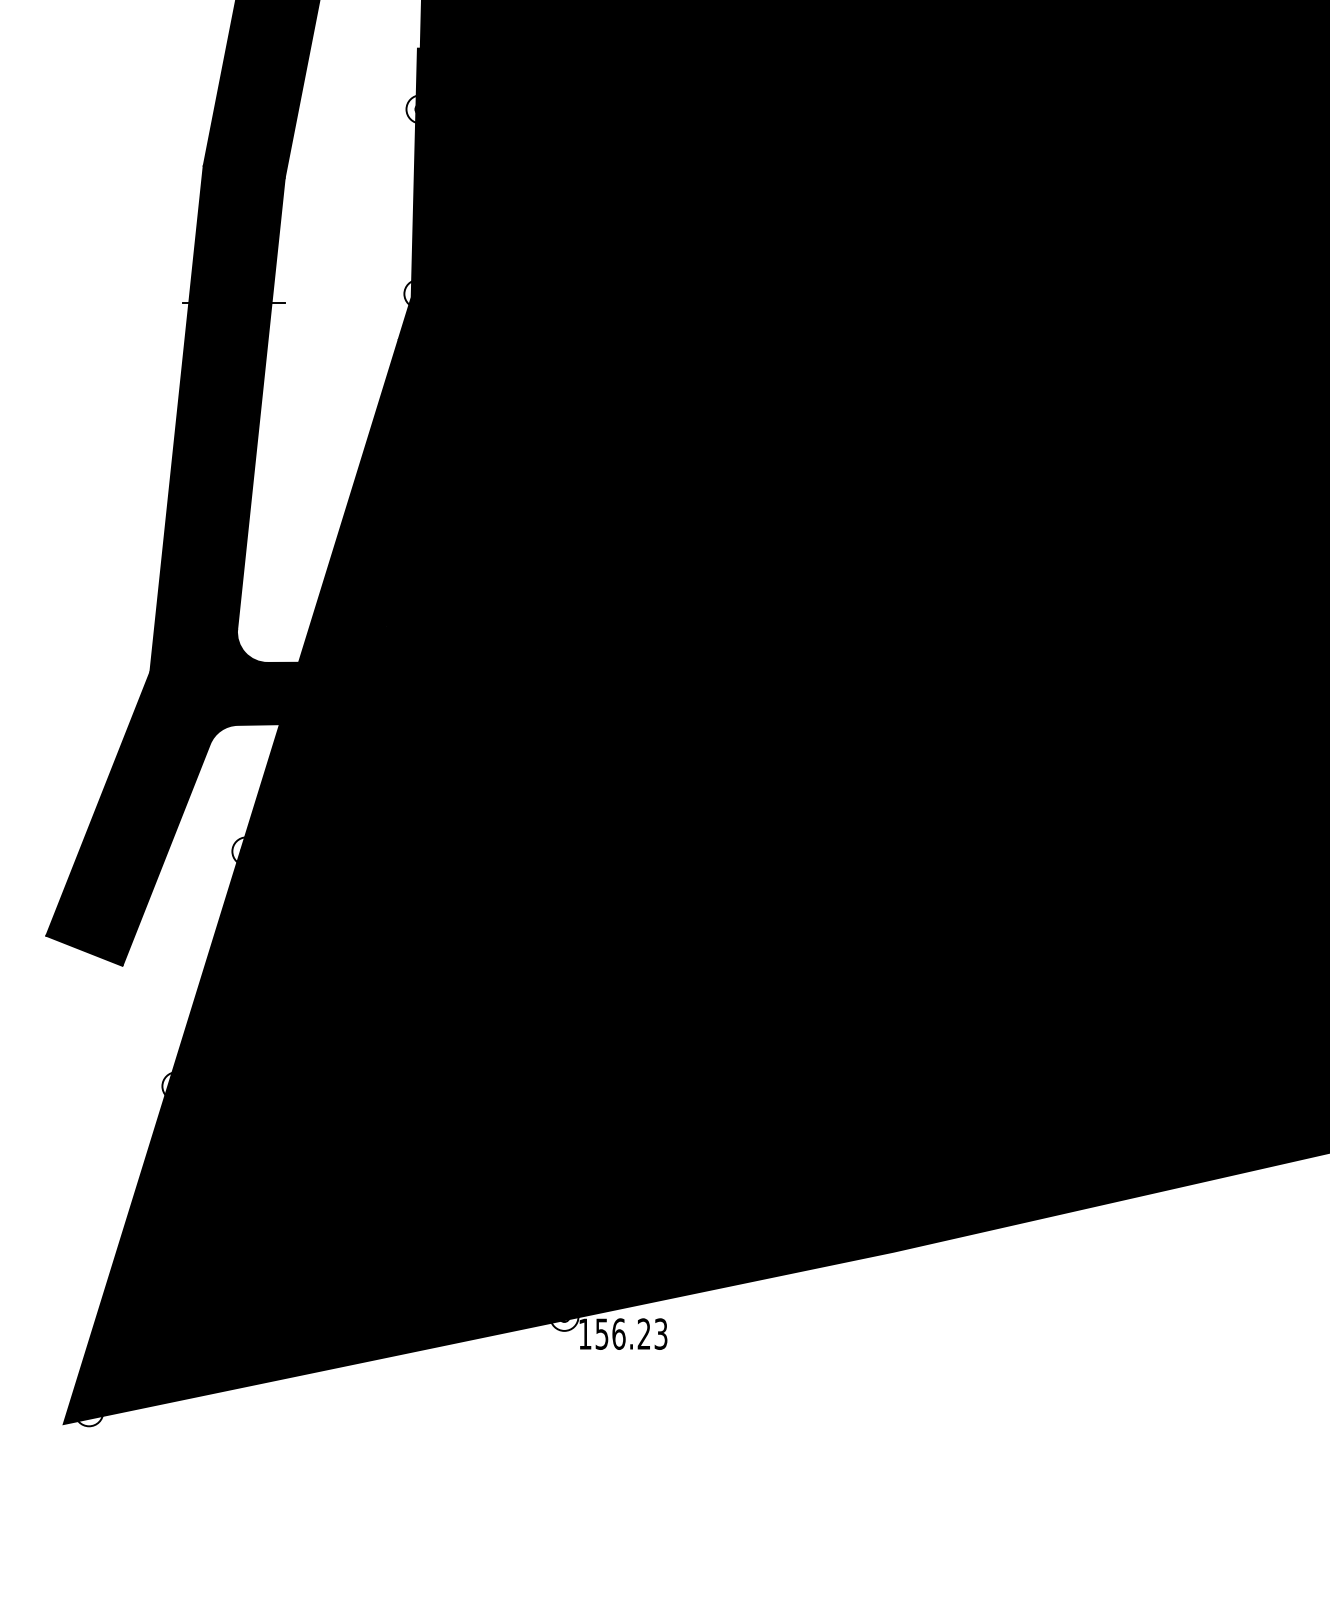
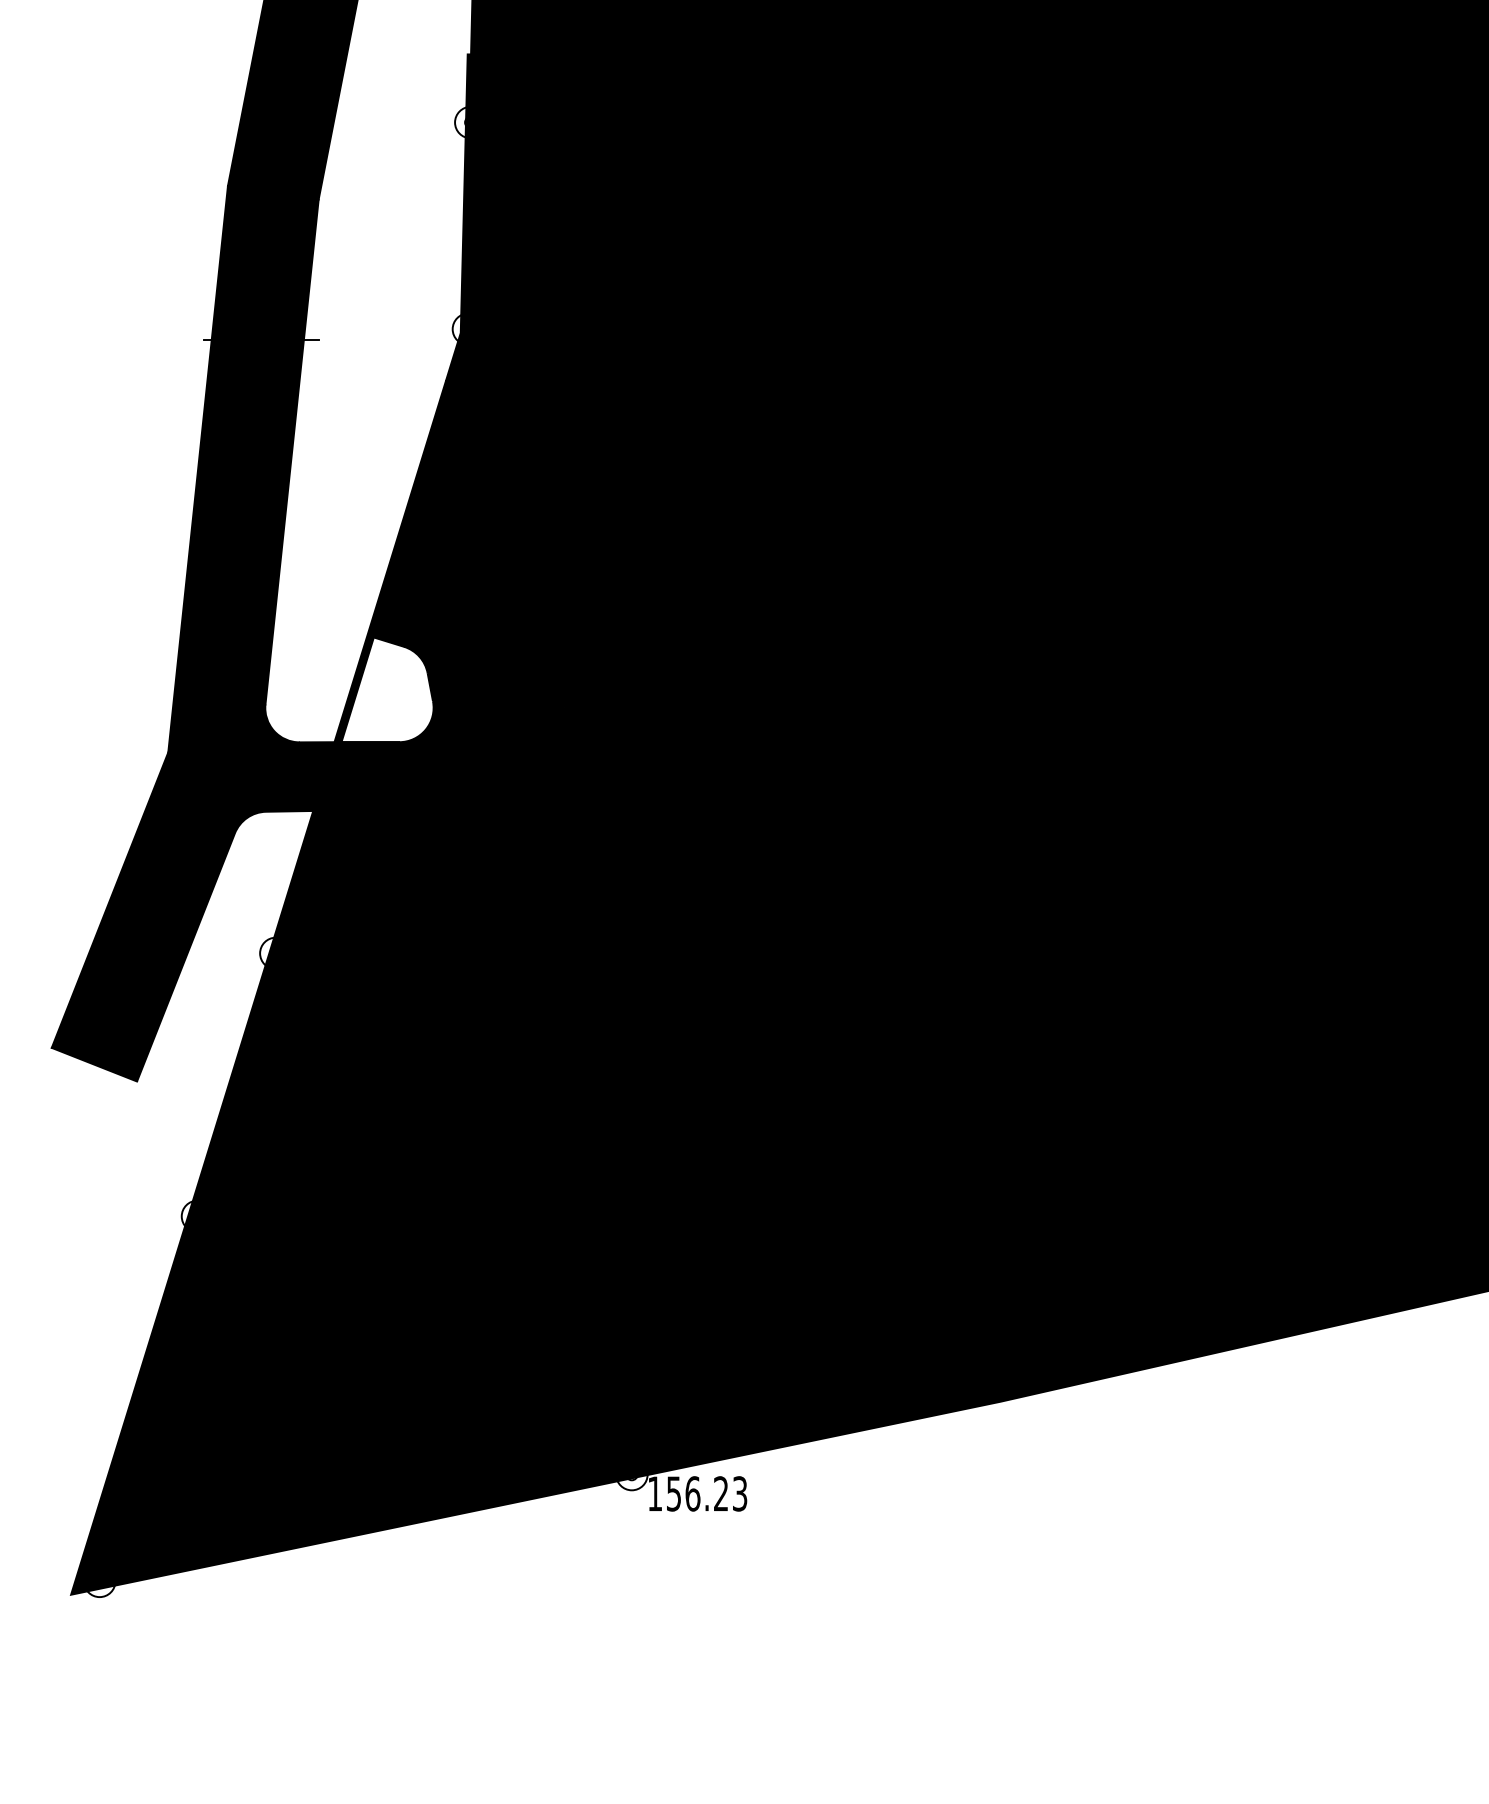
fill: (344, 615) -> (385, 689), removed

